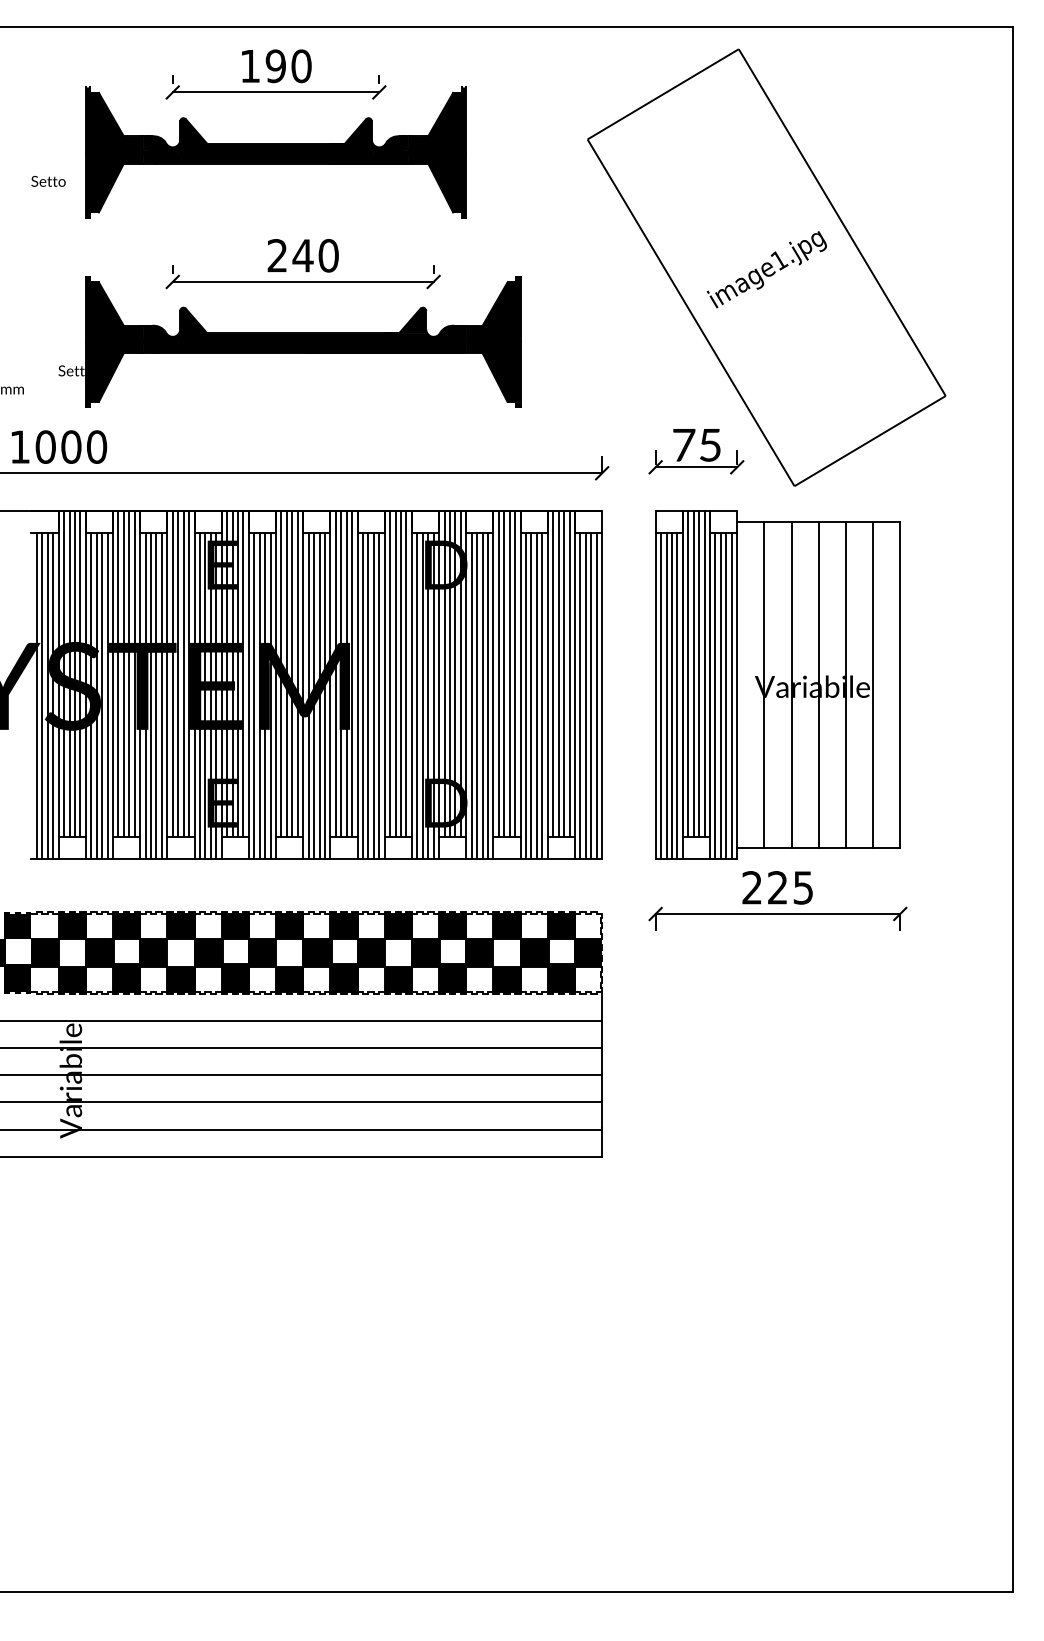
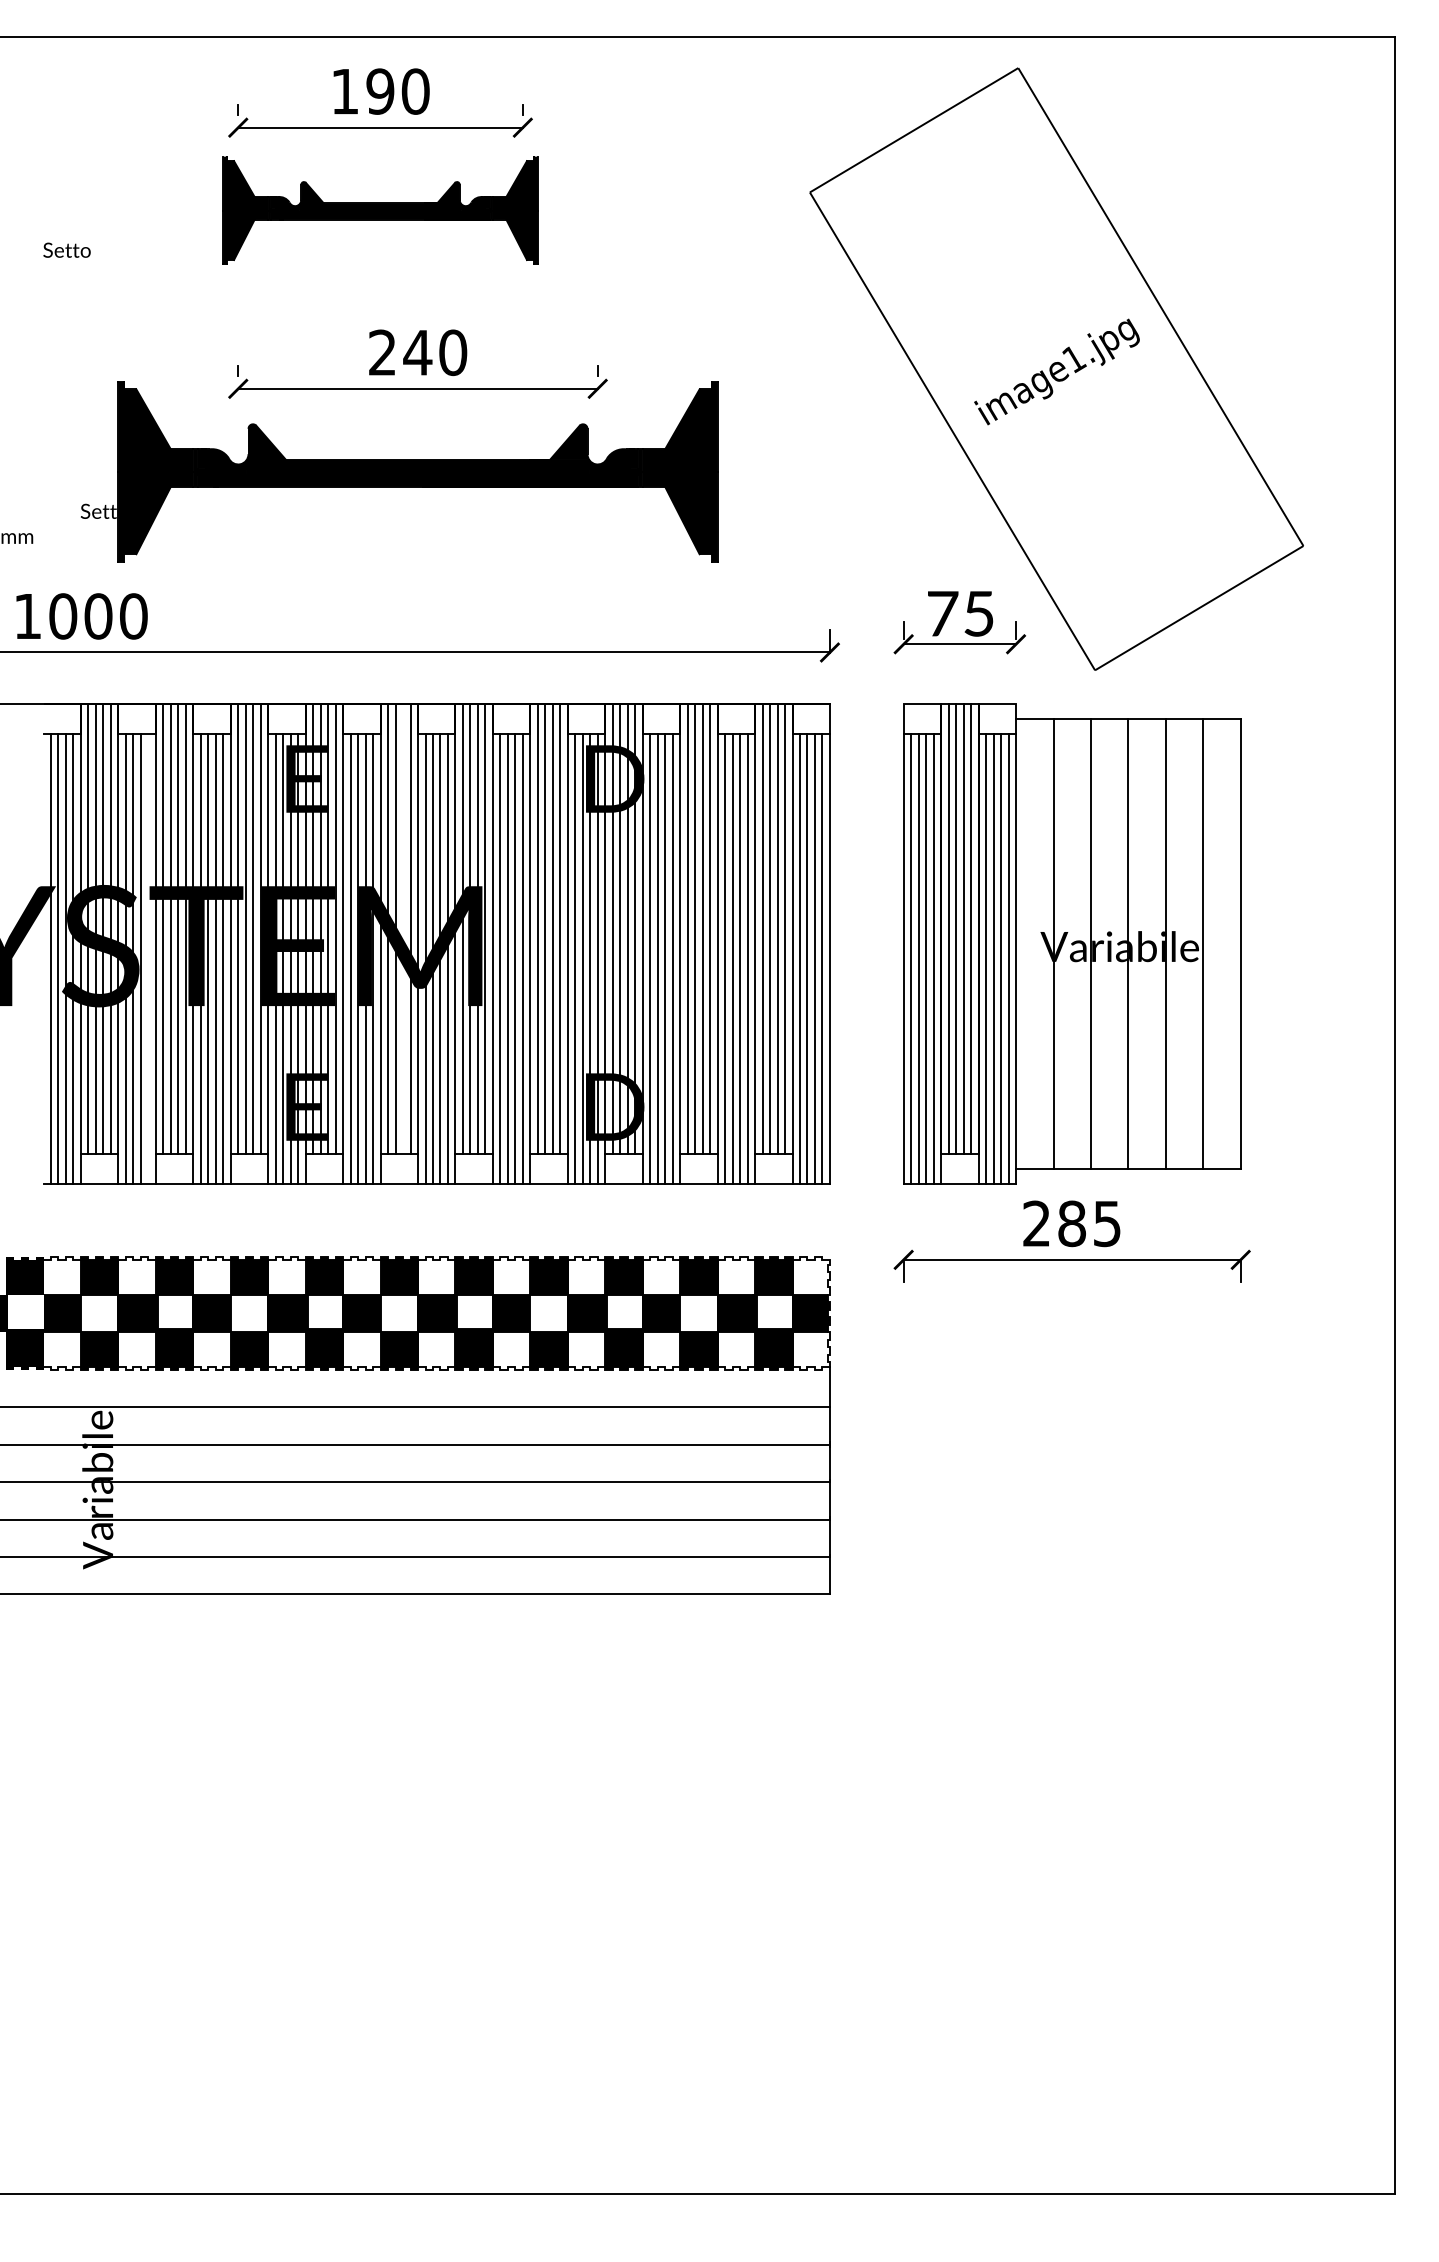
part: (275, 152) -> (379, 210), size x0.6
line: (292, 673) -> (403, 928), removed
line: (107, 695) -> (148, 958), removed
text: (777, 887) -> (1071, 1223), 225 -> 285

